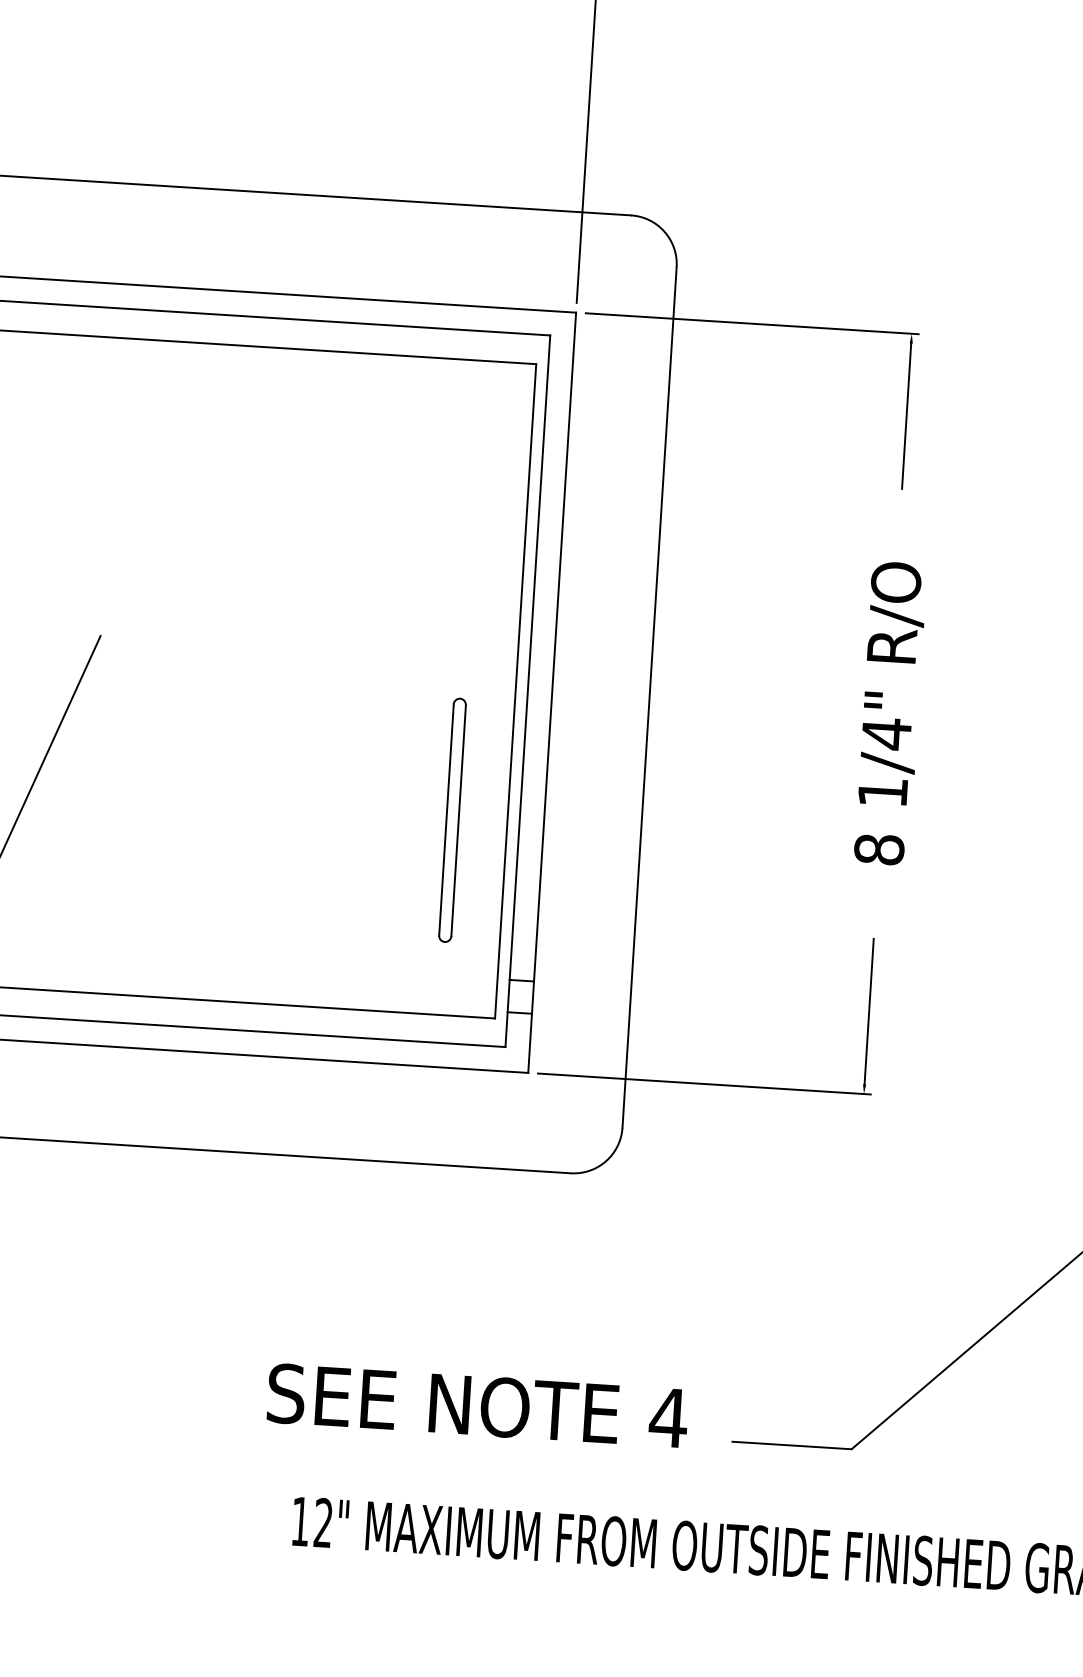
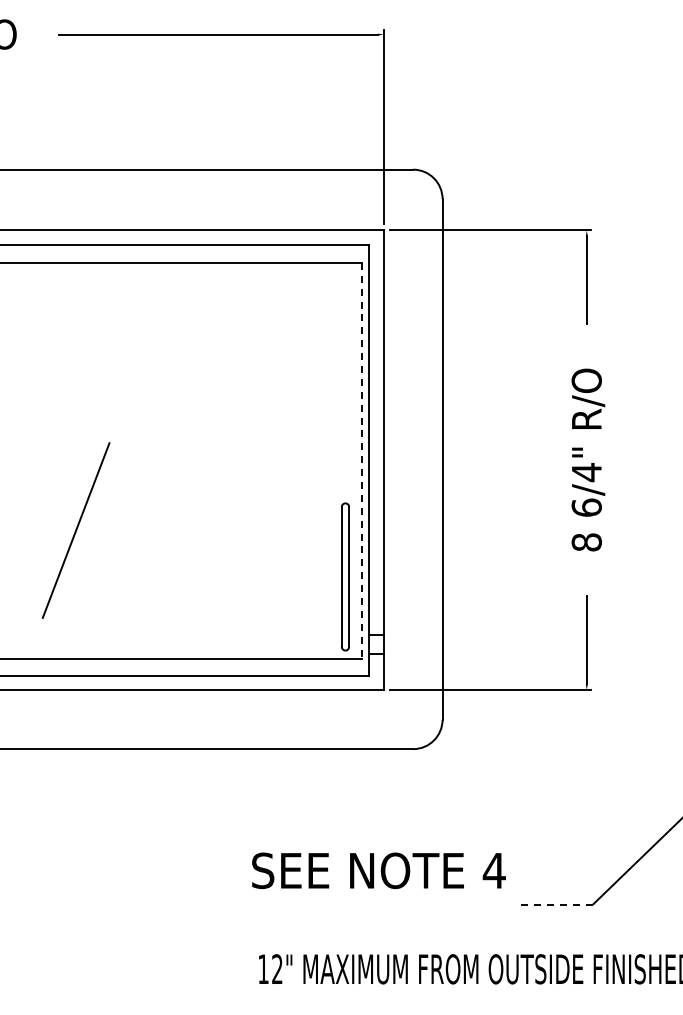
line: (515, 690) -> (361, 460), solid -> dashed
text: (882, 791) -> (586, 507), 1/4" -> 6/4"
part: (452, 819) -> (345, 576), moved
text: (477, 1405) -> (378, 870), moved
line: (791, 1445) -> (556, 904), solid -> dashed

